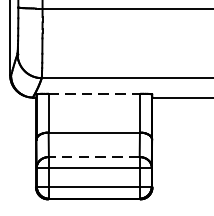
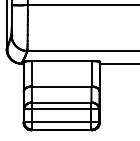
line: (93, 94) -> (61, 61), dashed -> solid
line: (93, 156) -> (61, 102), dashed -> solid

